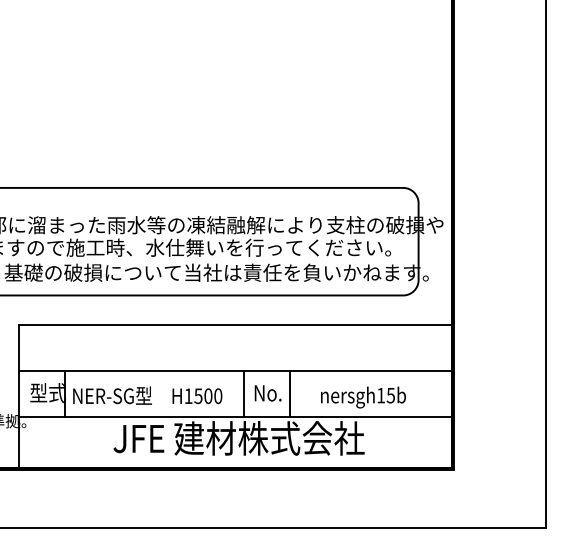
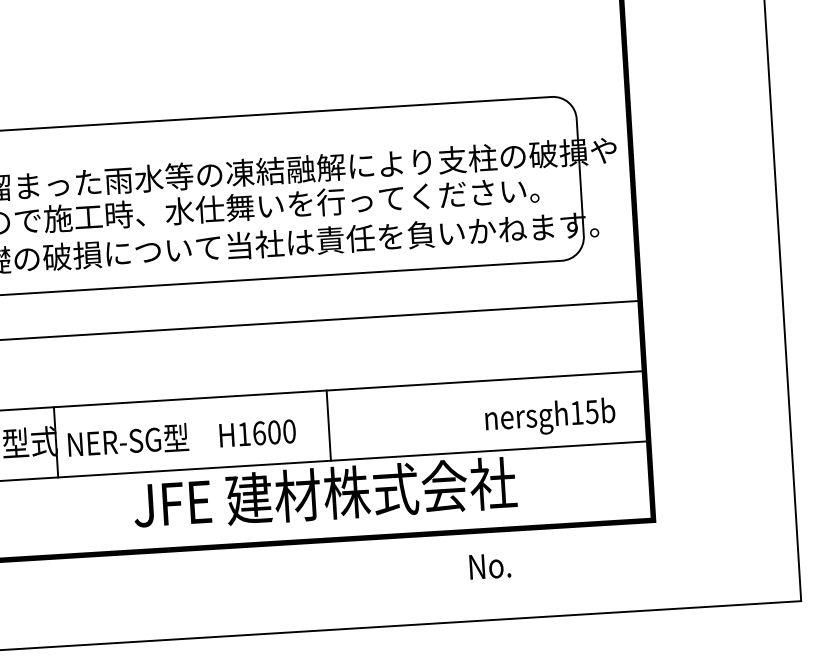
text: (267, 393) -> (489, 566), moved
line: (290, 393) -> (399, 420), removed
text: (198, 396) -> (259, 433), H1500 -> H1600
text: (363, 397) -> (550, 417), moved

